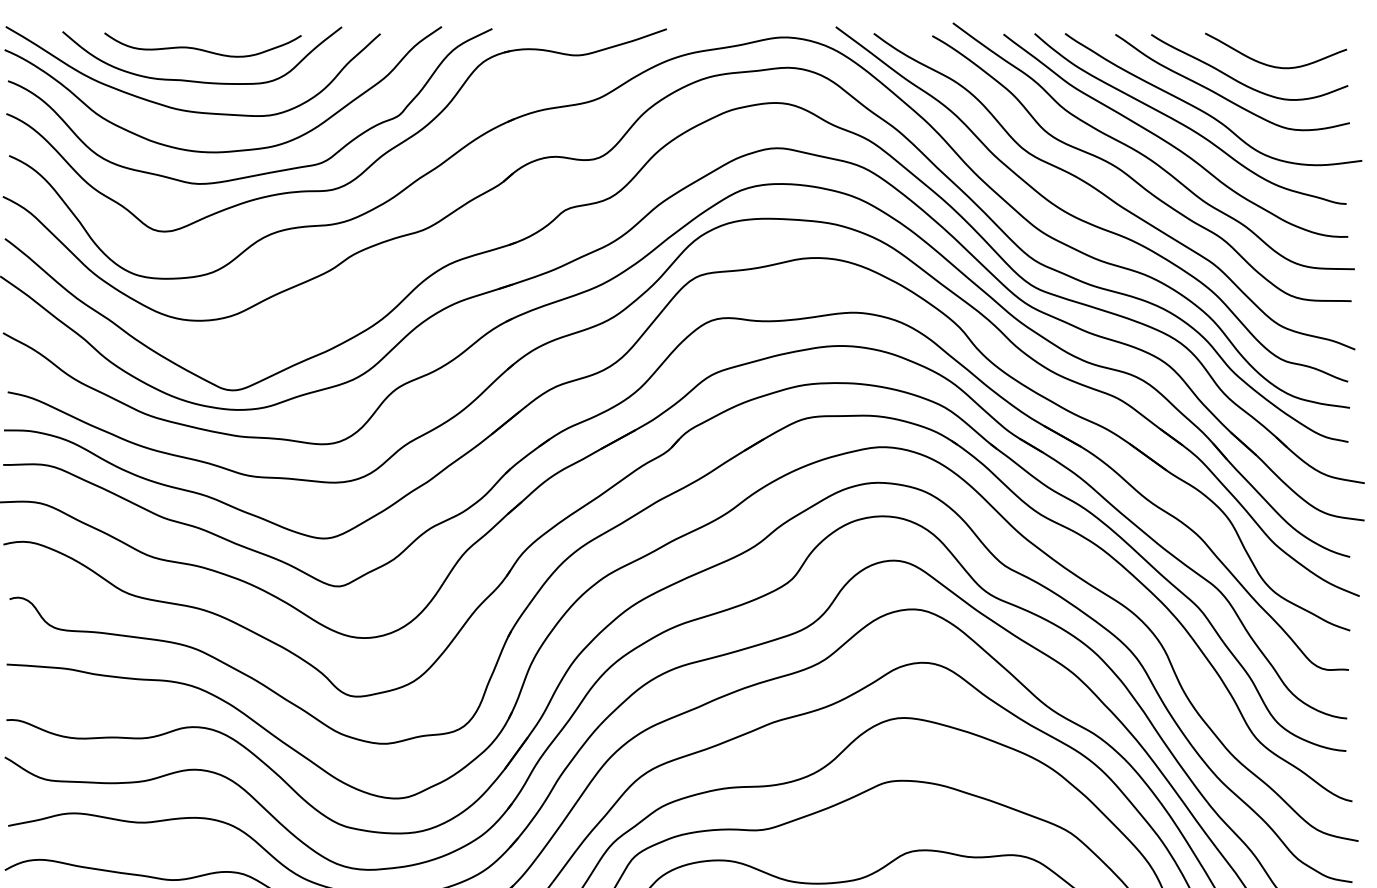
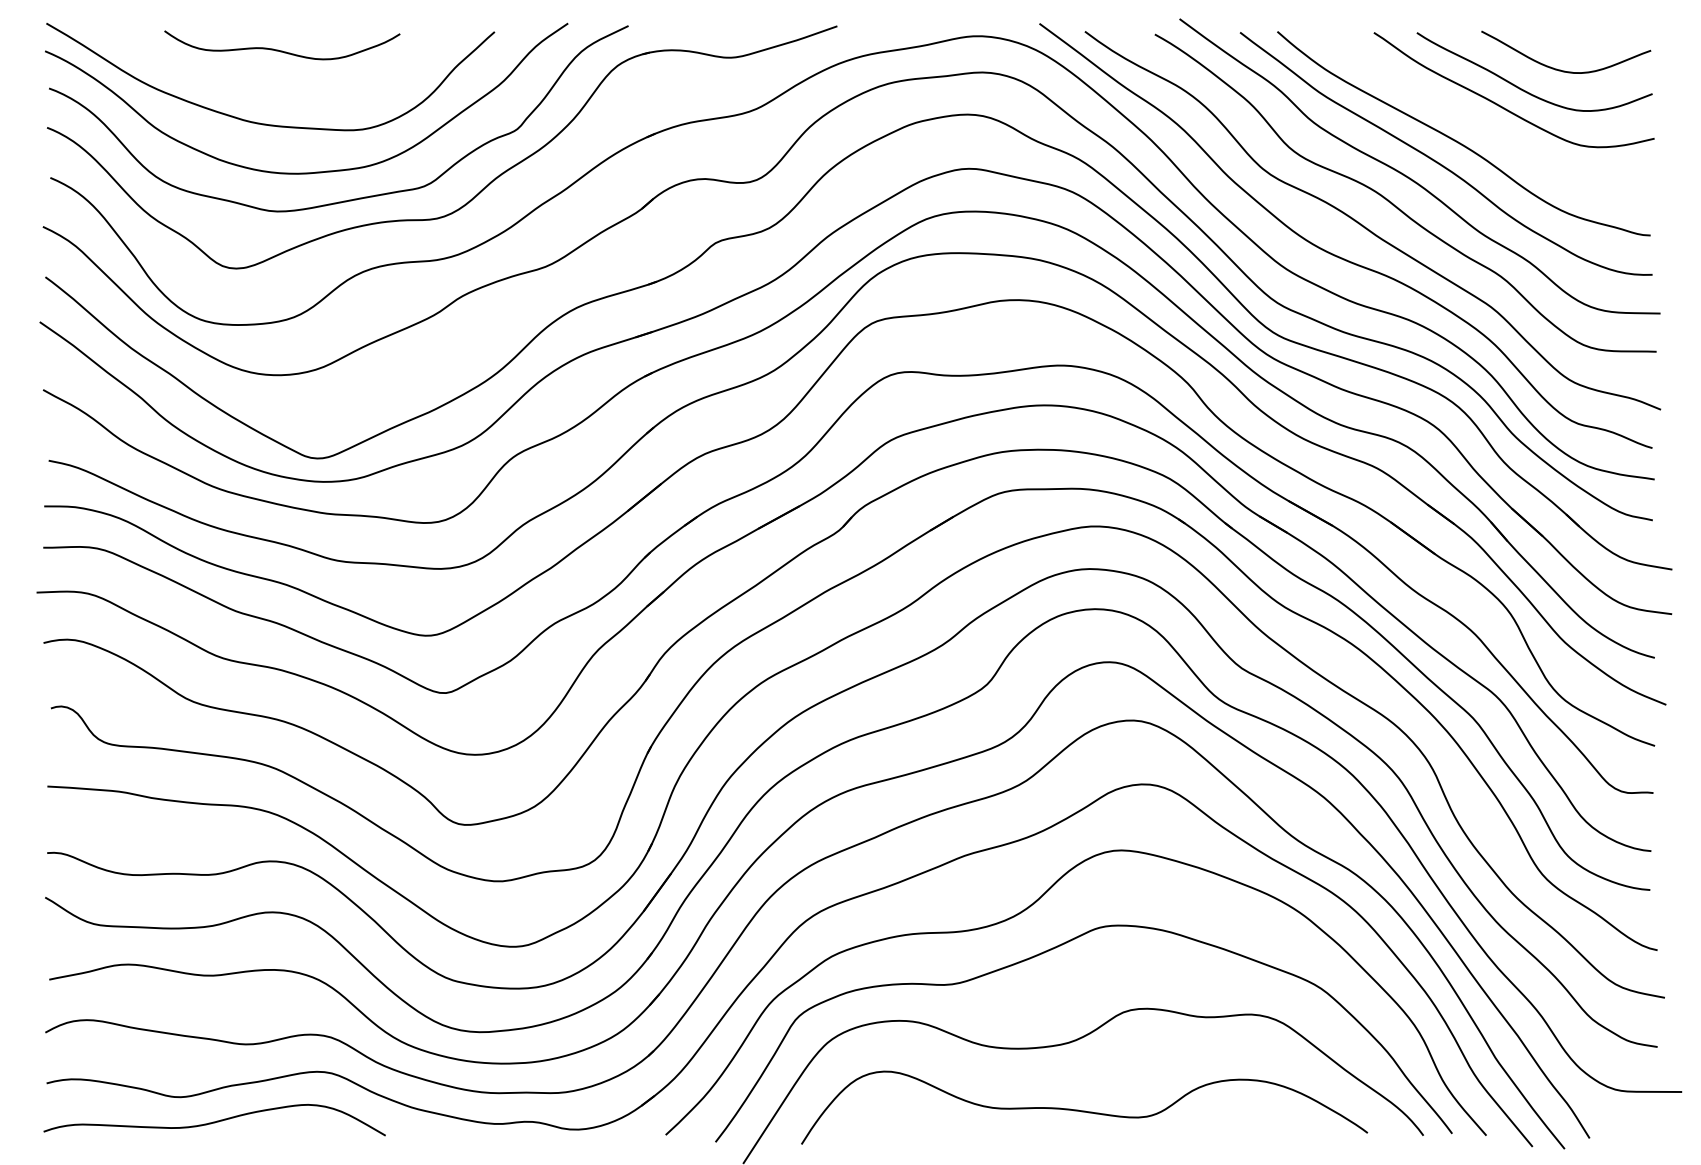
curve: (199, 81) -> (278, 88), removed
curve: (1206, 112) -> (1482, 125), removed

